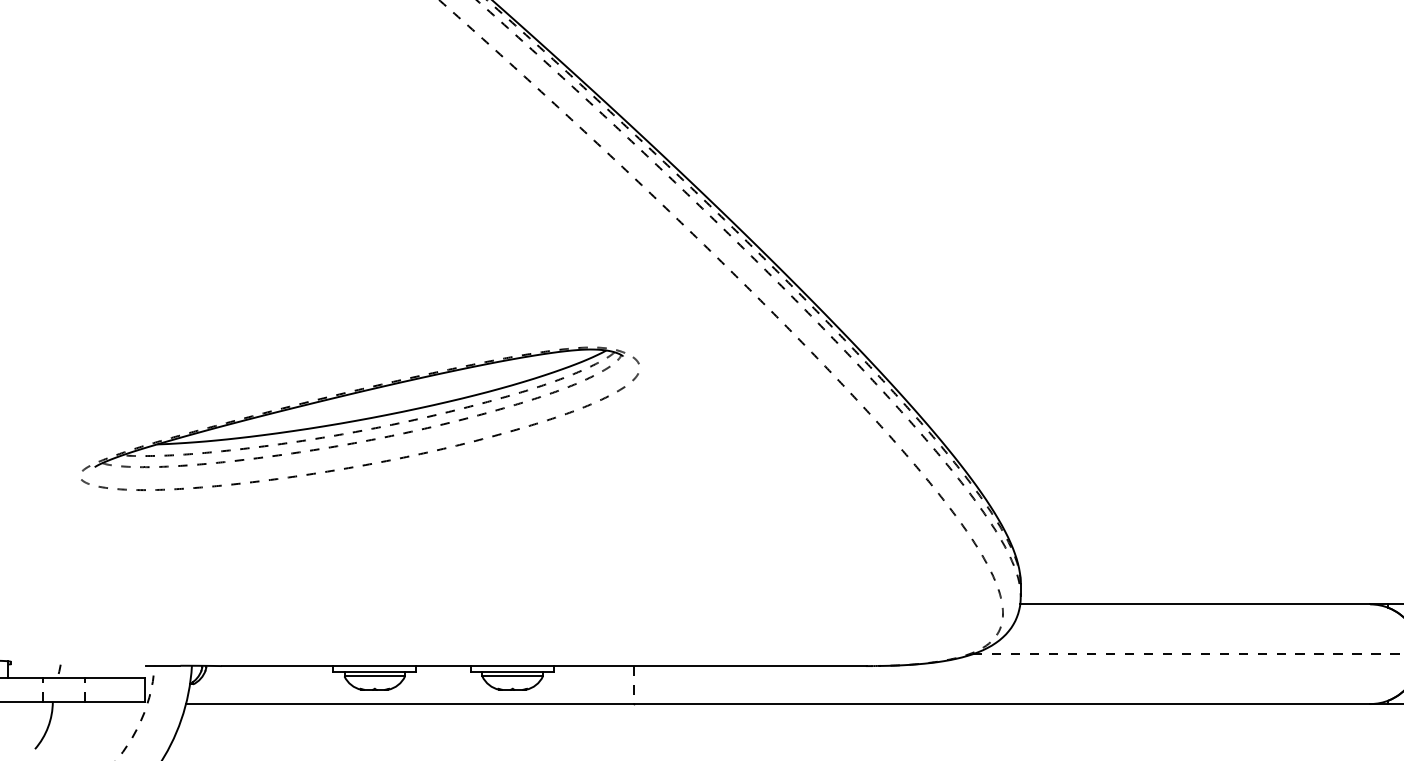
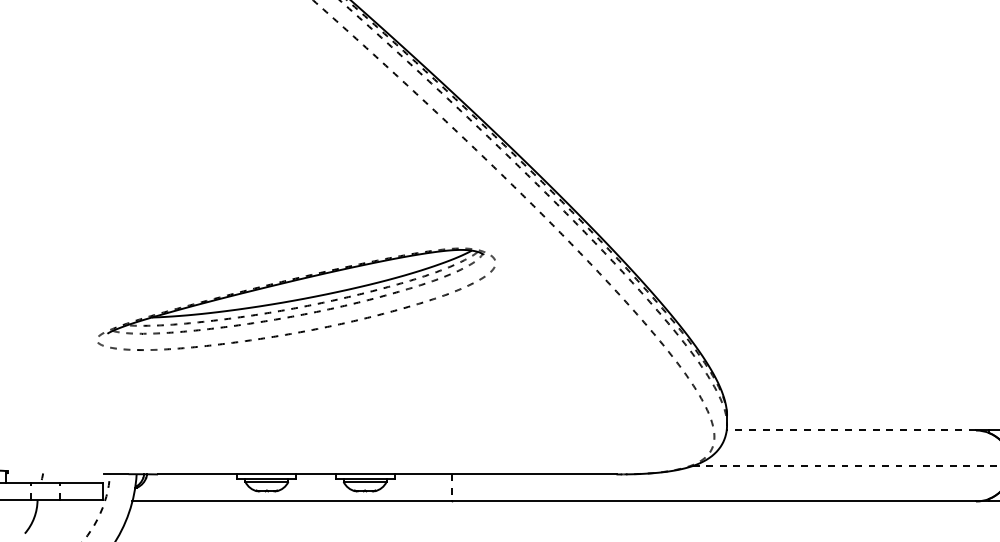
part: (360, 417) -> (296, 298), moved
line: (1195, 604) -> (851, 430), solid -> dashed

